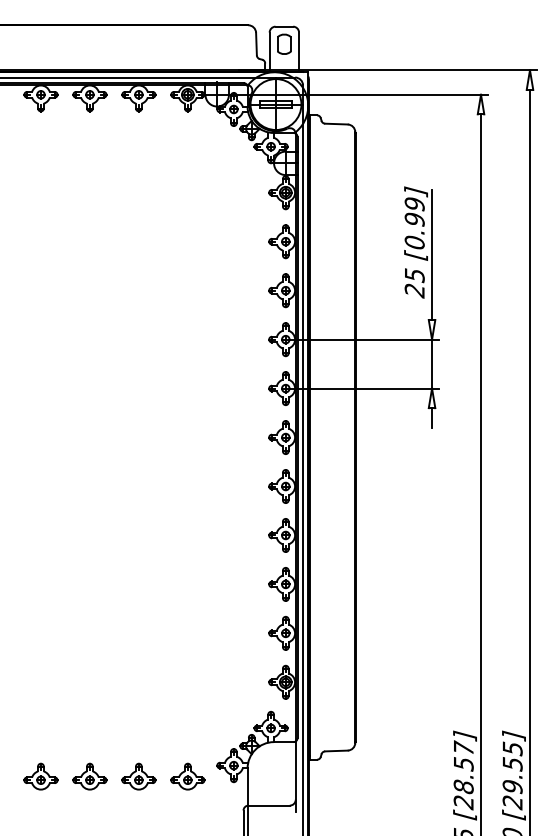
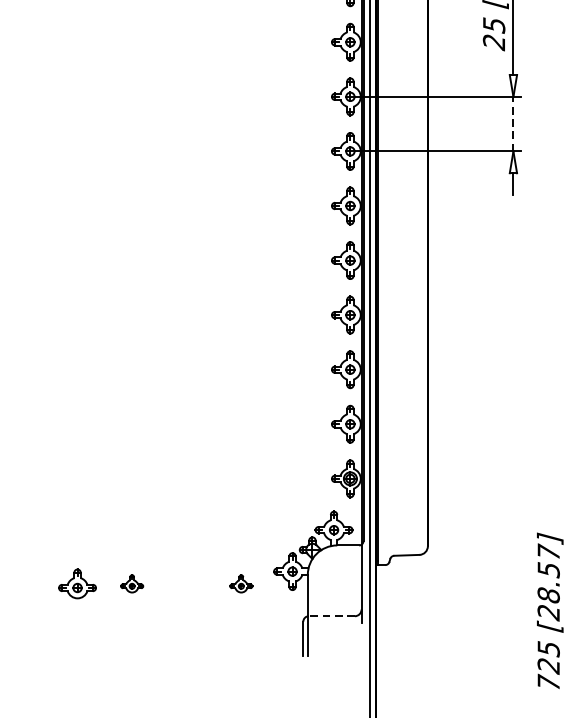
line: (432, 363) -> (513, 123), solid -> dashed
part: (89, 776) -> (131, 583), size x0.6
part: (138, 776) -> (186, 583), removed
part: (187, 776) -> (240, 583), size x0.6
line: (269, 805) -> (332, 616), solid -> dashed

